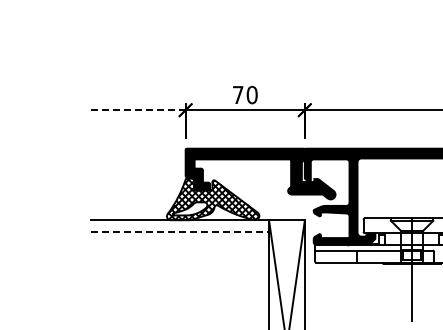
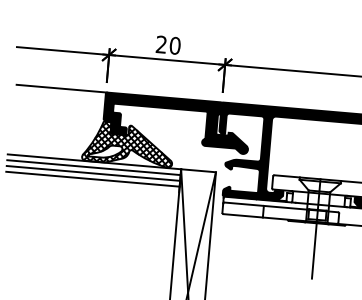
text: (237, 94) -> (160, 44), 70 -> 20
line: (141, 110) -> (66, 51), dashed -> solid
line: (139, 148) -> (61, 88), added
line: (179, 226) -> (93, 167), added
line: (180, 232) -> (93, 173), dashed -> solid
line: (179, 238) -> (92, 179), added

